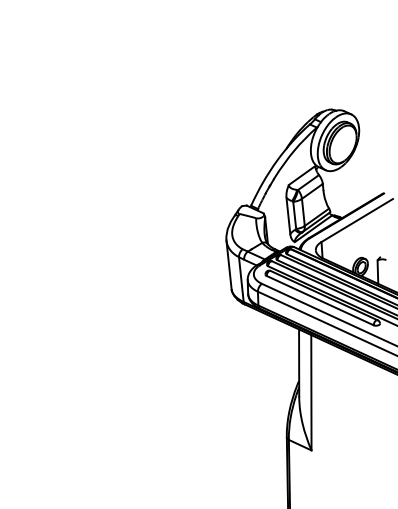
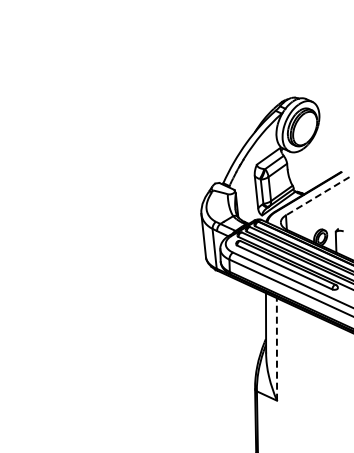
line: (357, 220) -> (317, 196), solid -> dashed
line: (310, 391) -> (276, 348), solid -> dashed

